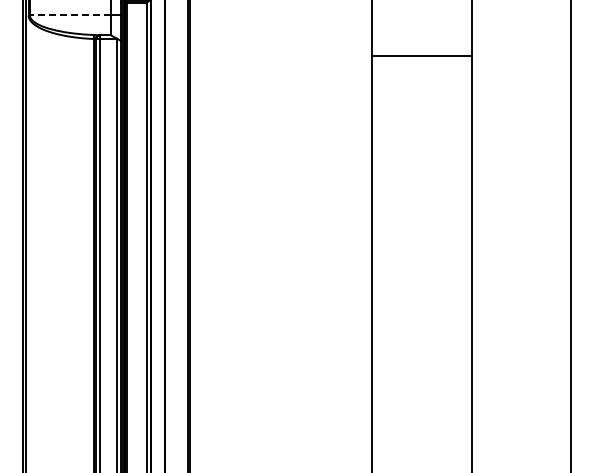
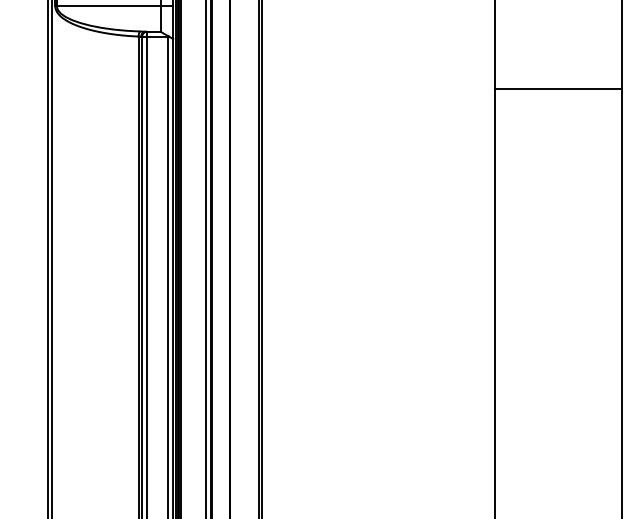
line: (70, 15) -> (108, 6), dashed -> solid
line: (421, 56) -> (557, 89), moved

